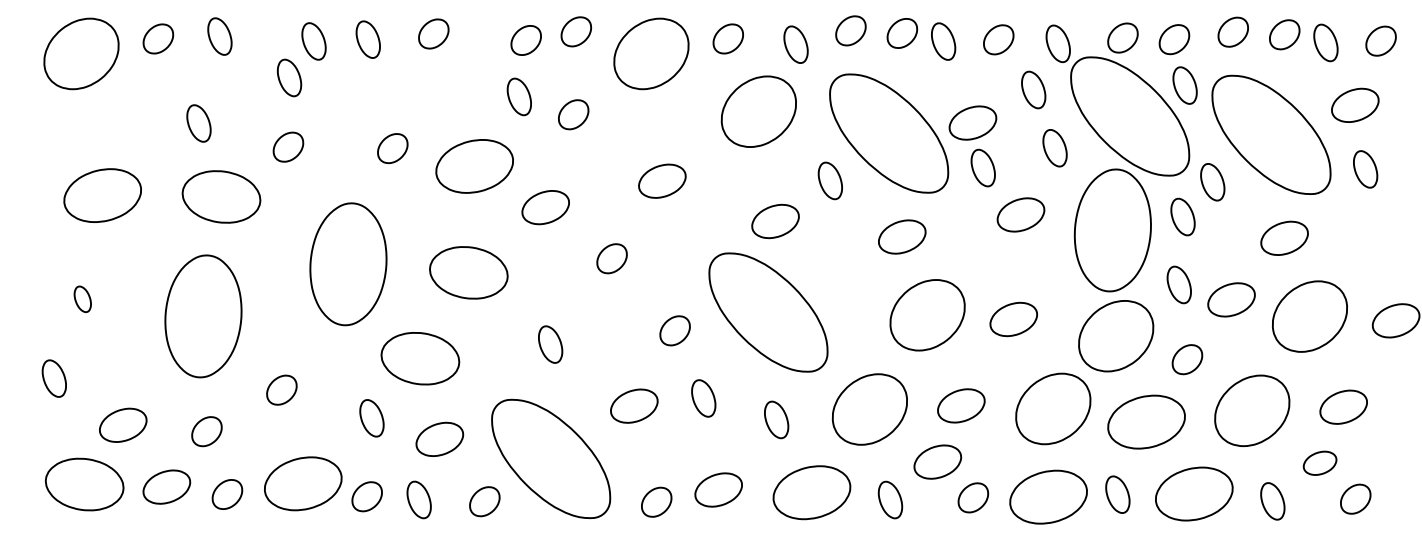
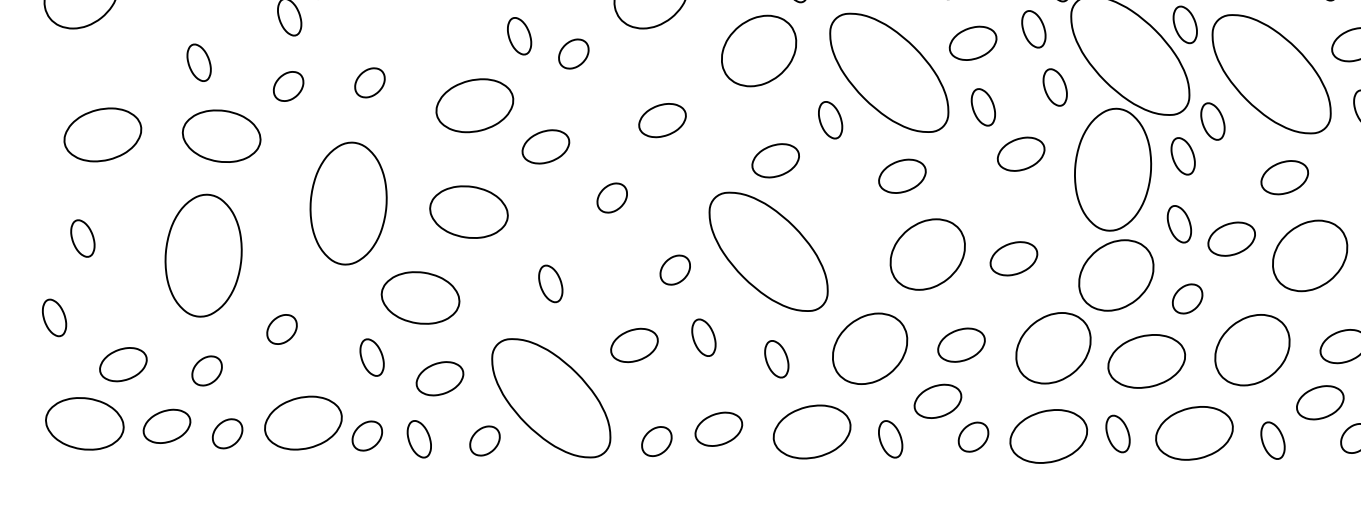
part: (972, 122) -> (972, 42), moved
part: (392, 148) -> (369, 82), moved
part: (82, 299) -> (82, 238), size x1.43
part: (1319, 462) -> (1319, 401), size x1.43

